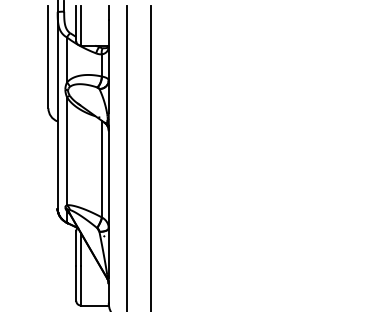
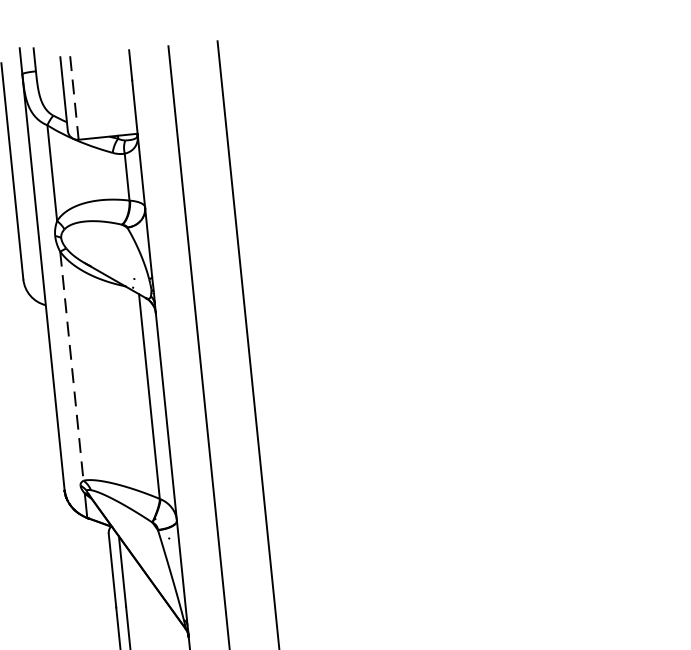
line: (80, 25) -> (73, 97), solid -> dashed
line: (66, 151) -> (70, 366), solid -> dashed

